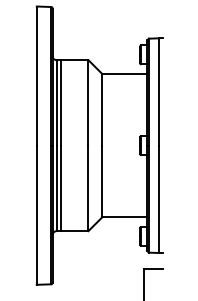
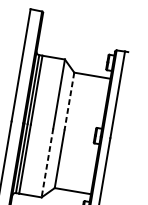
line: (102, 109) -> (69, 101), solid -> dashed
line: (88, 188) -> (47, 163), solid -> dashed

